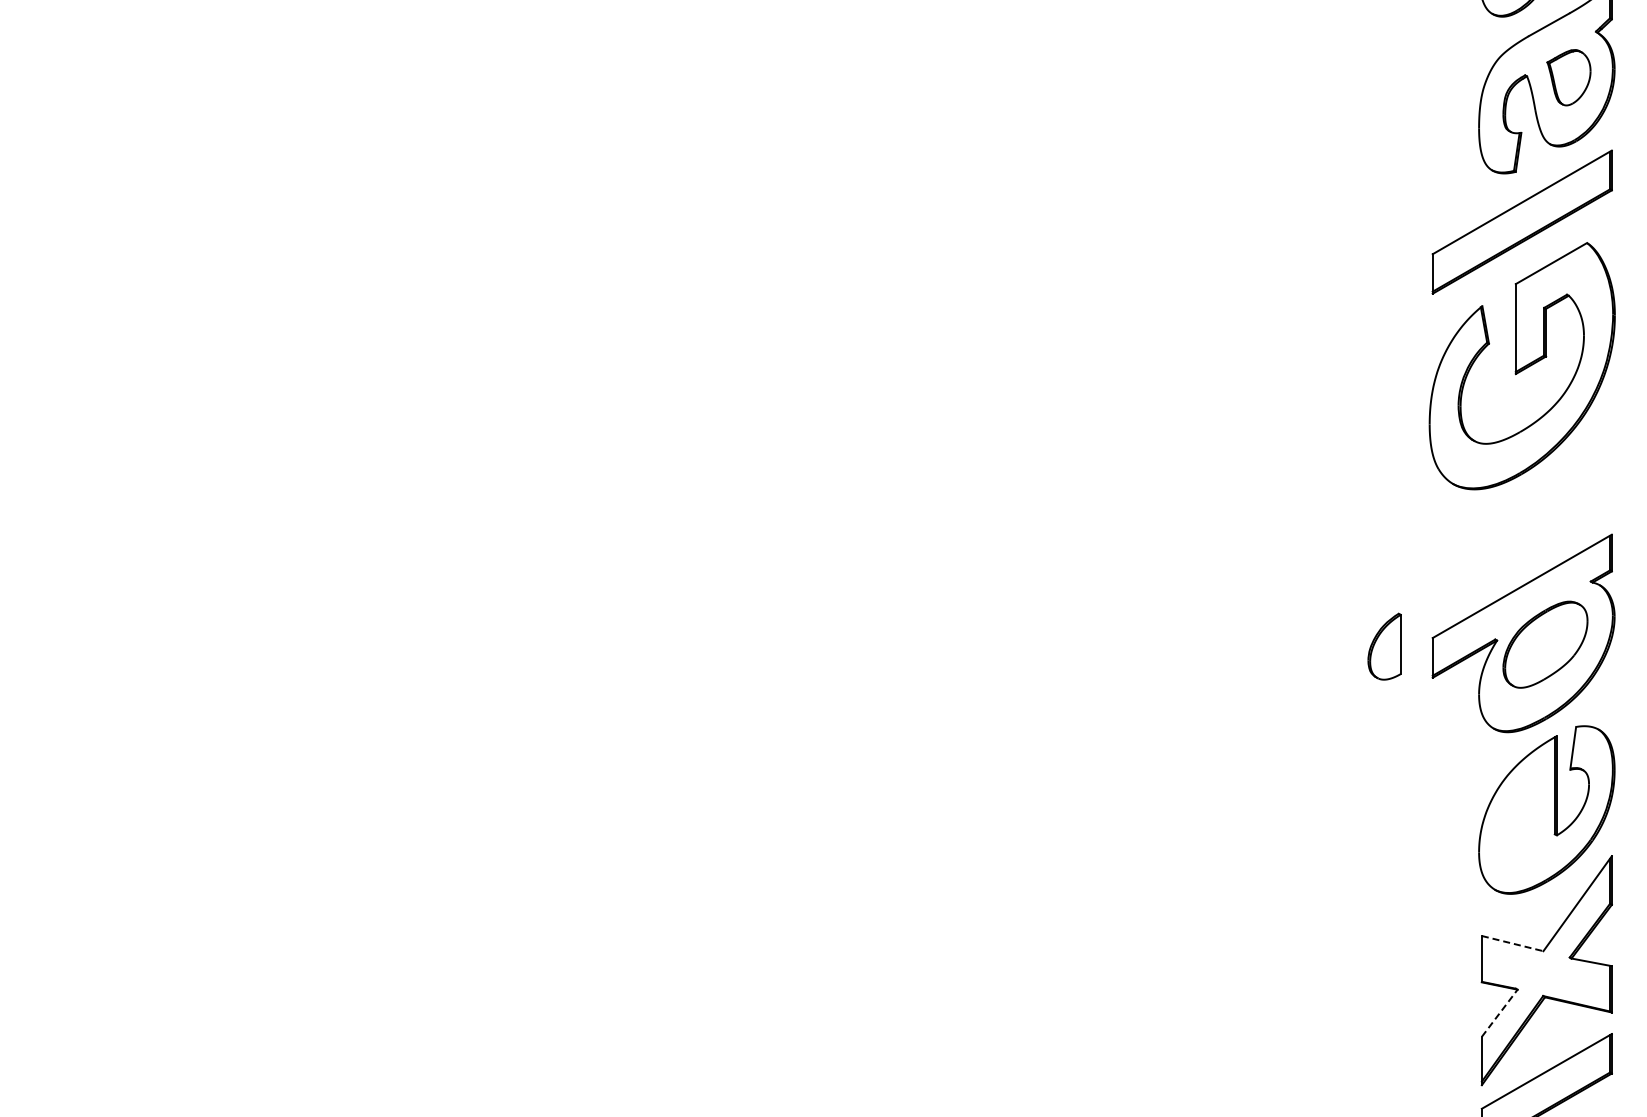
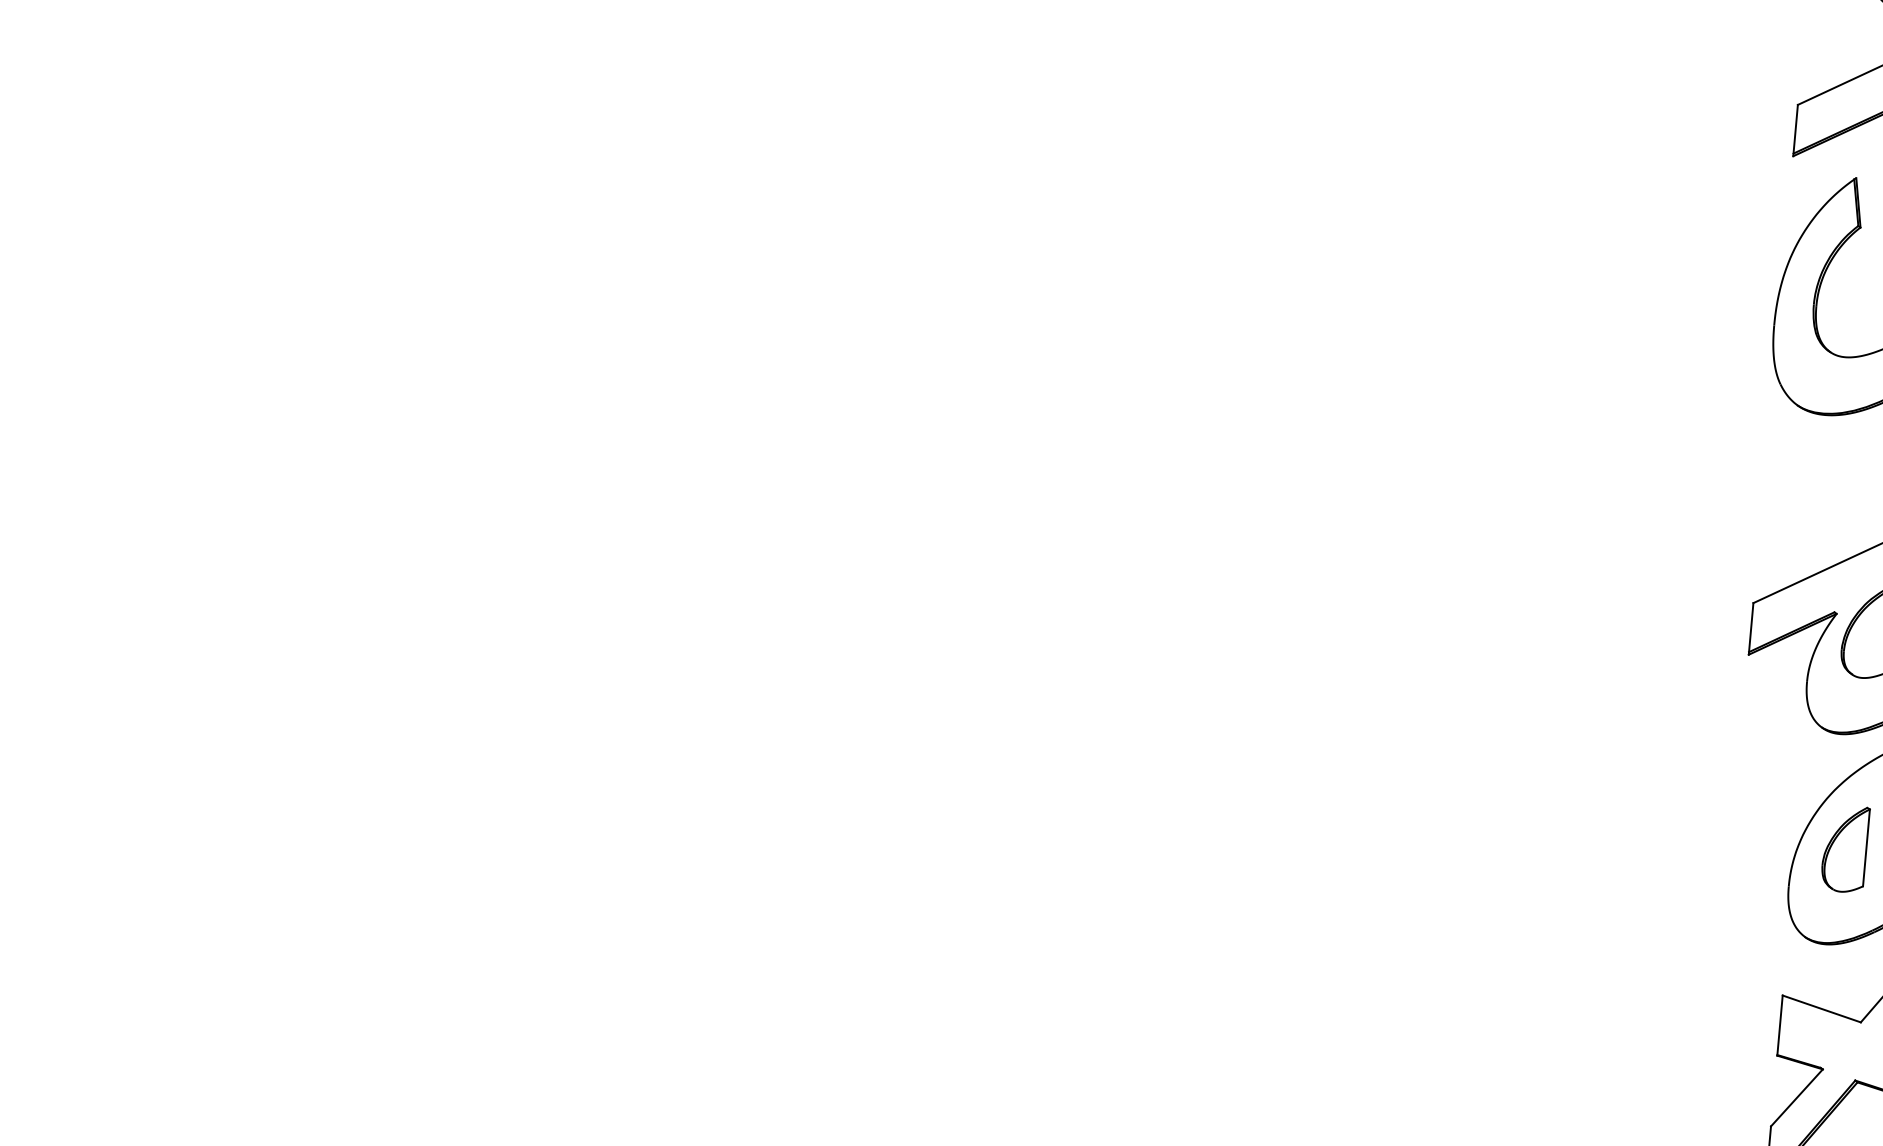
part: (1384, 646) -> (1845, 848), moved
line: (1512, 943) -> (1821, 1008), dashed -> solid
line: (1499, 1013) -> (1796, 1098), dashed -> solid

